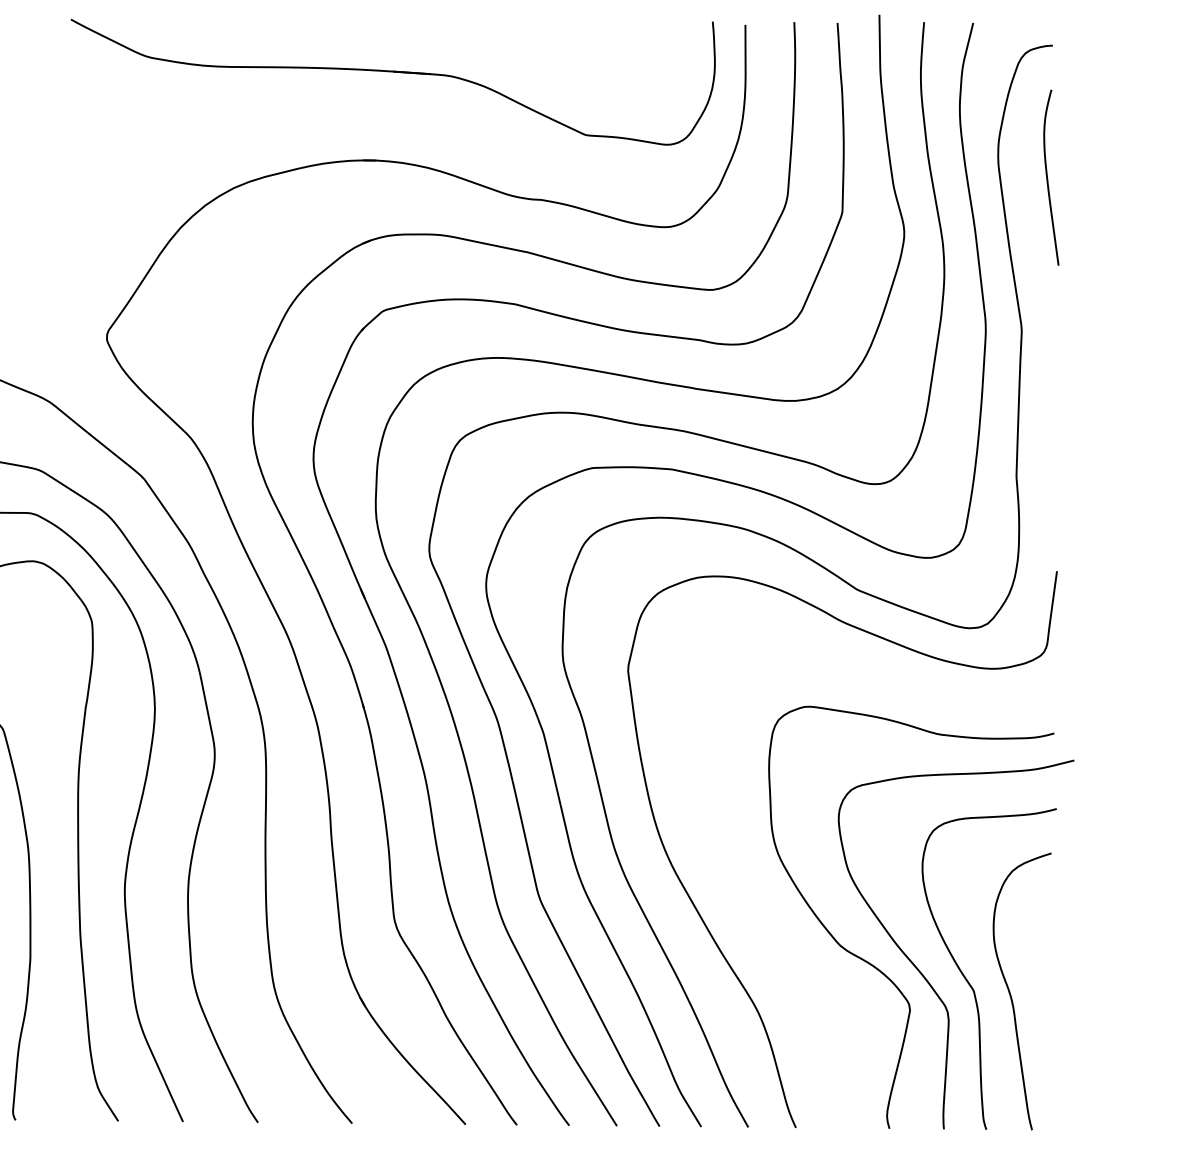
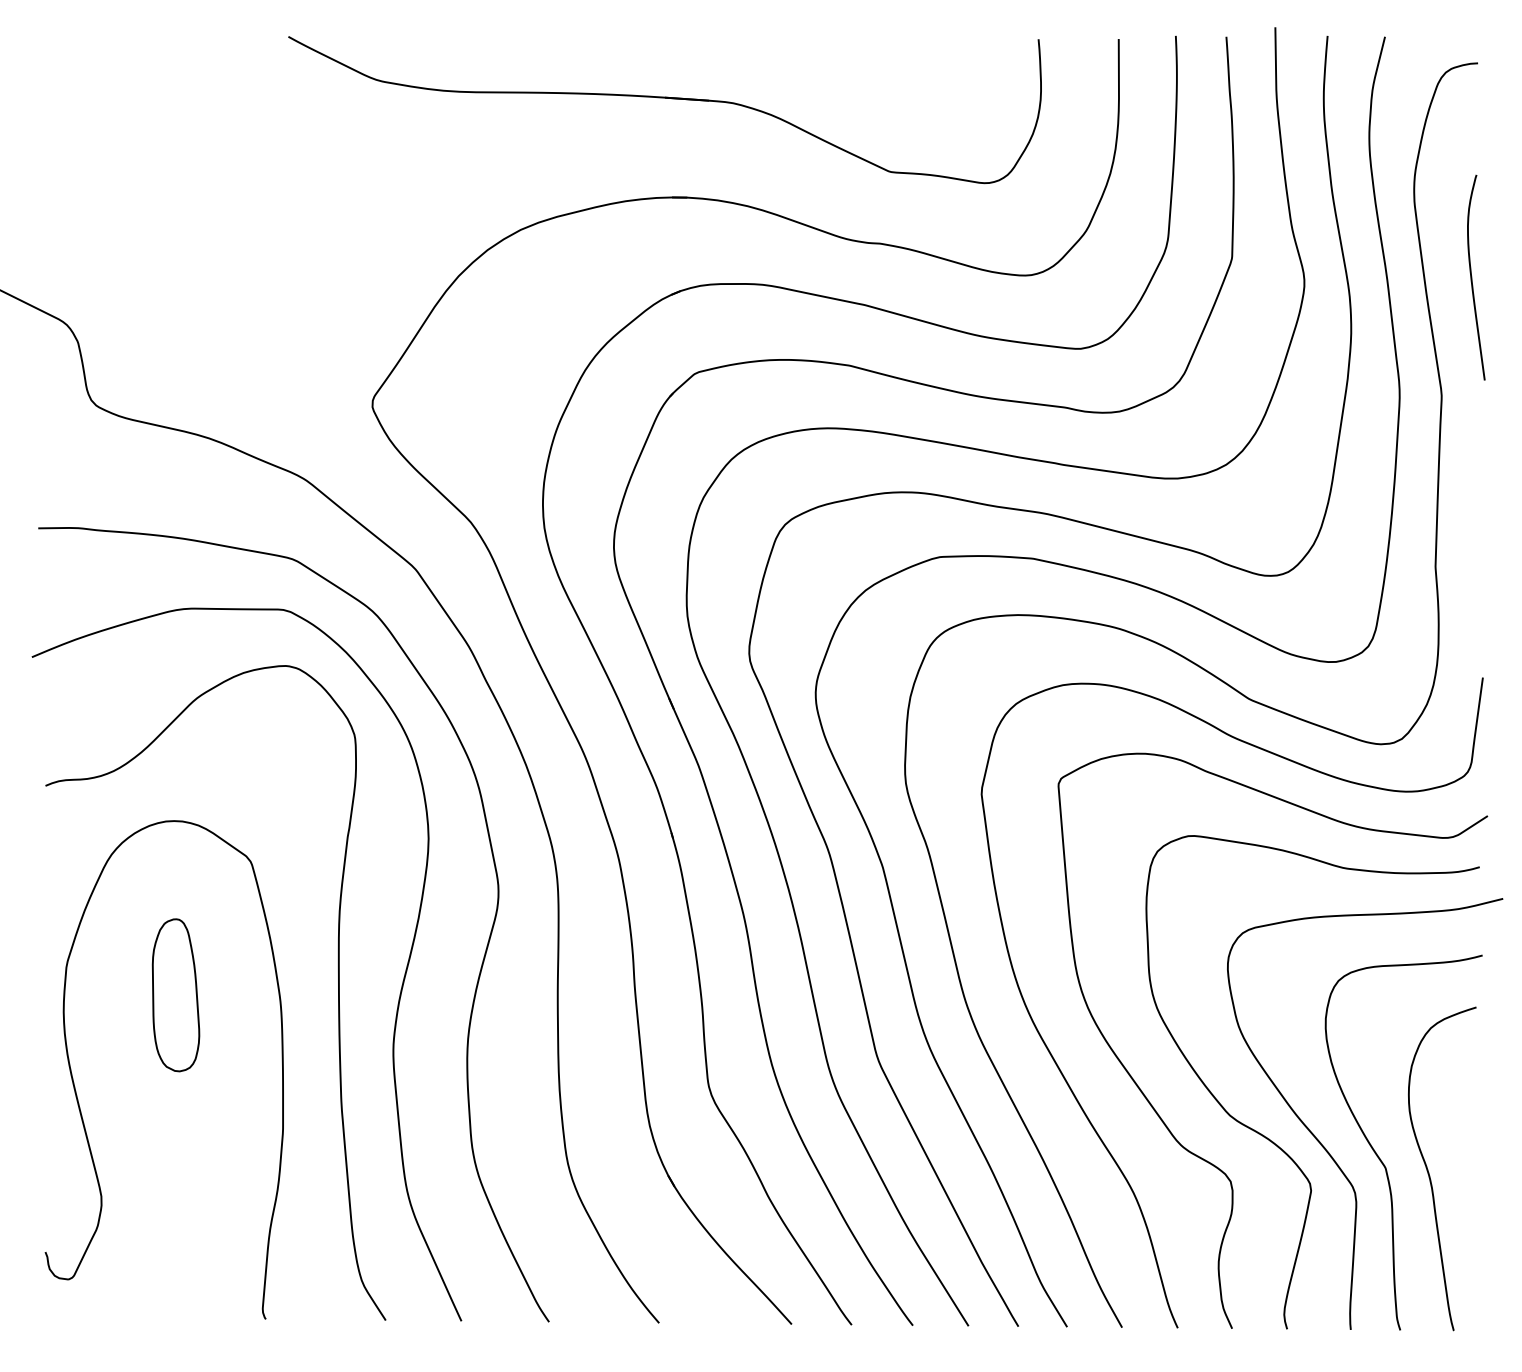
part: (392, 72) -> (664, 98), moved
curve: (1048, 177) -> (1472, 277), moved
curve: (782, 947) -> (1161, 1117), added

